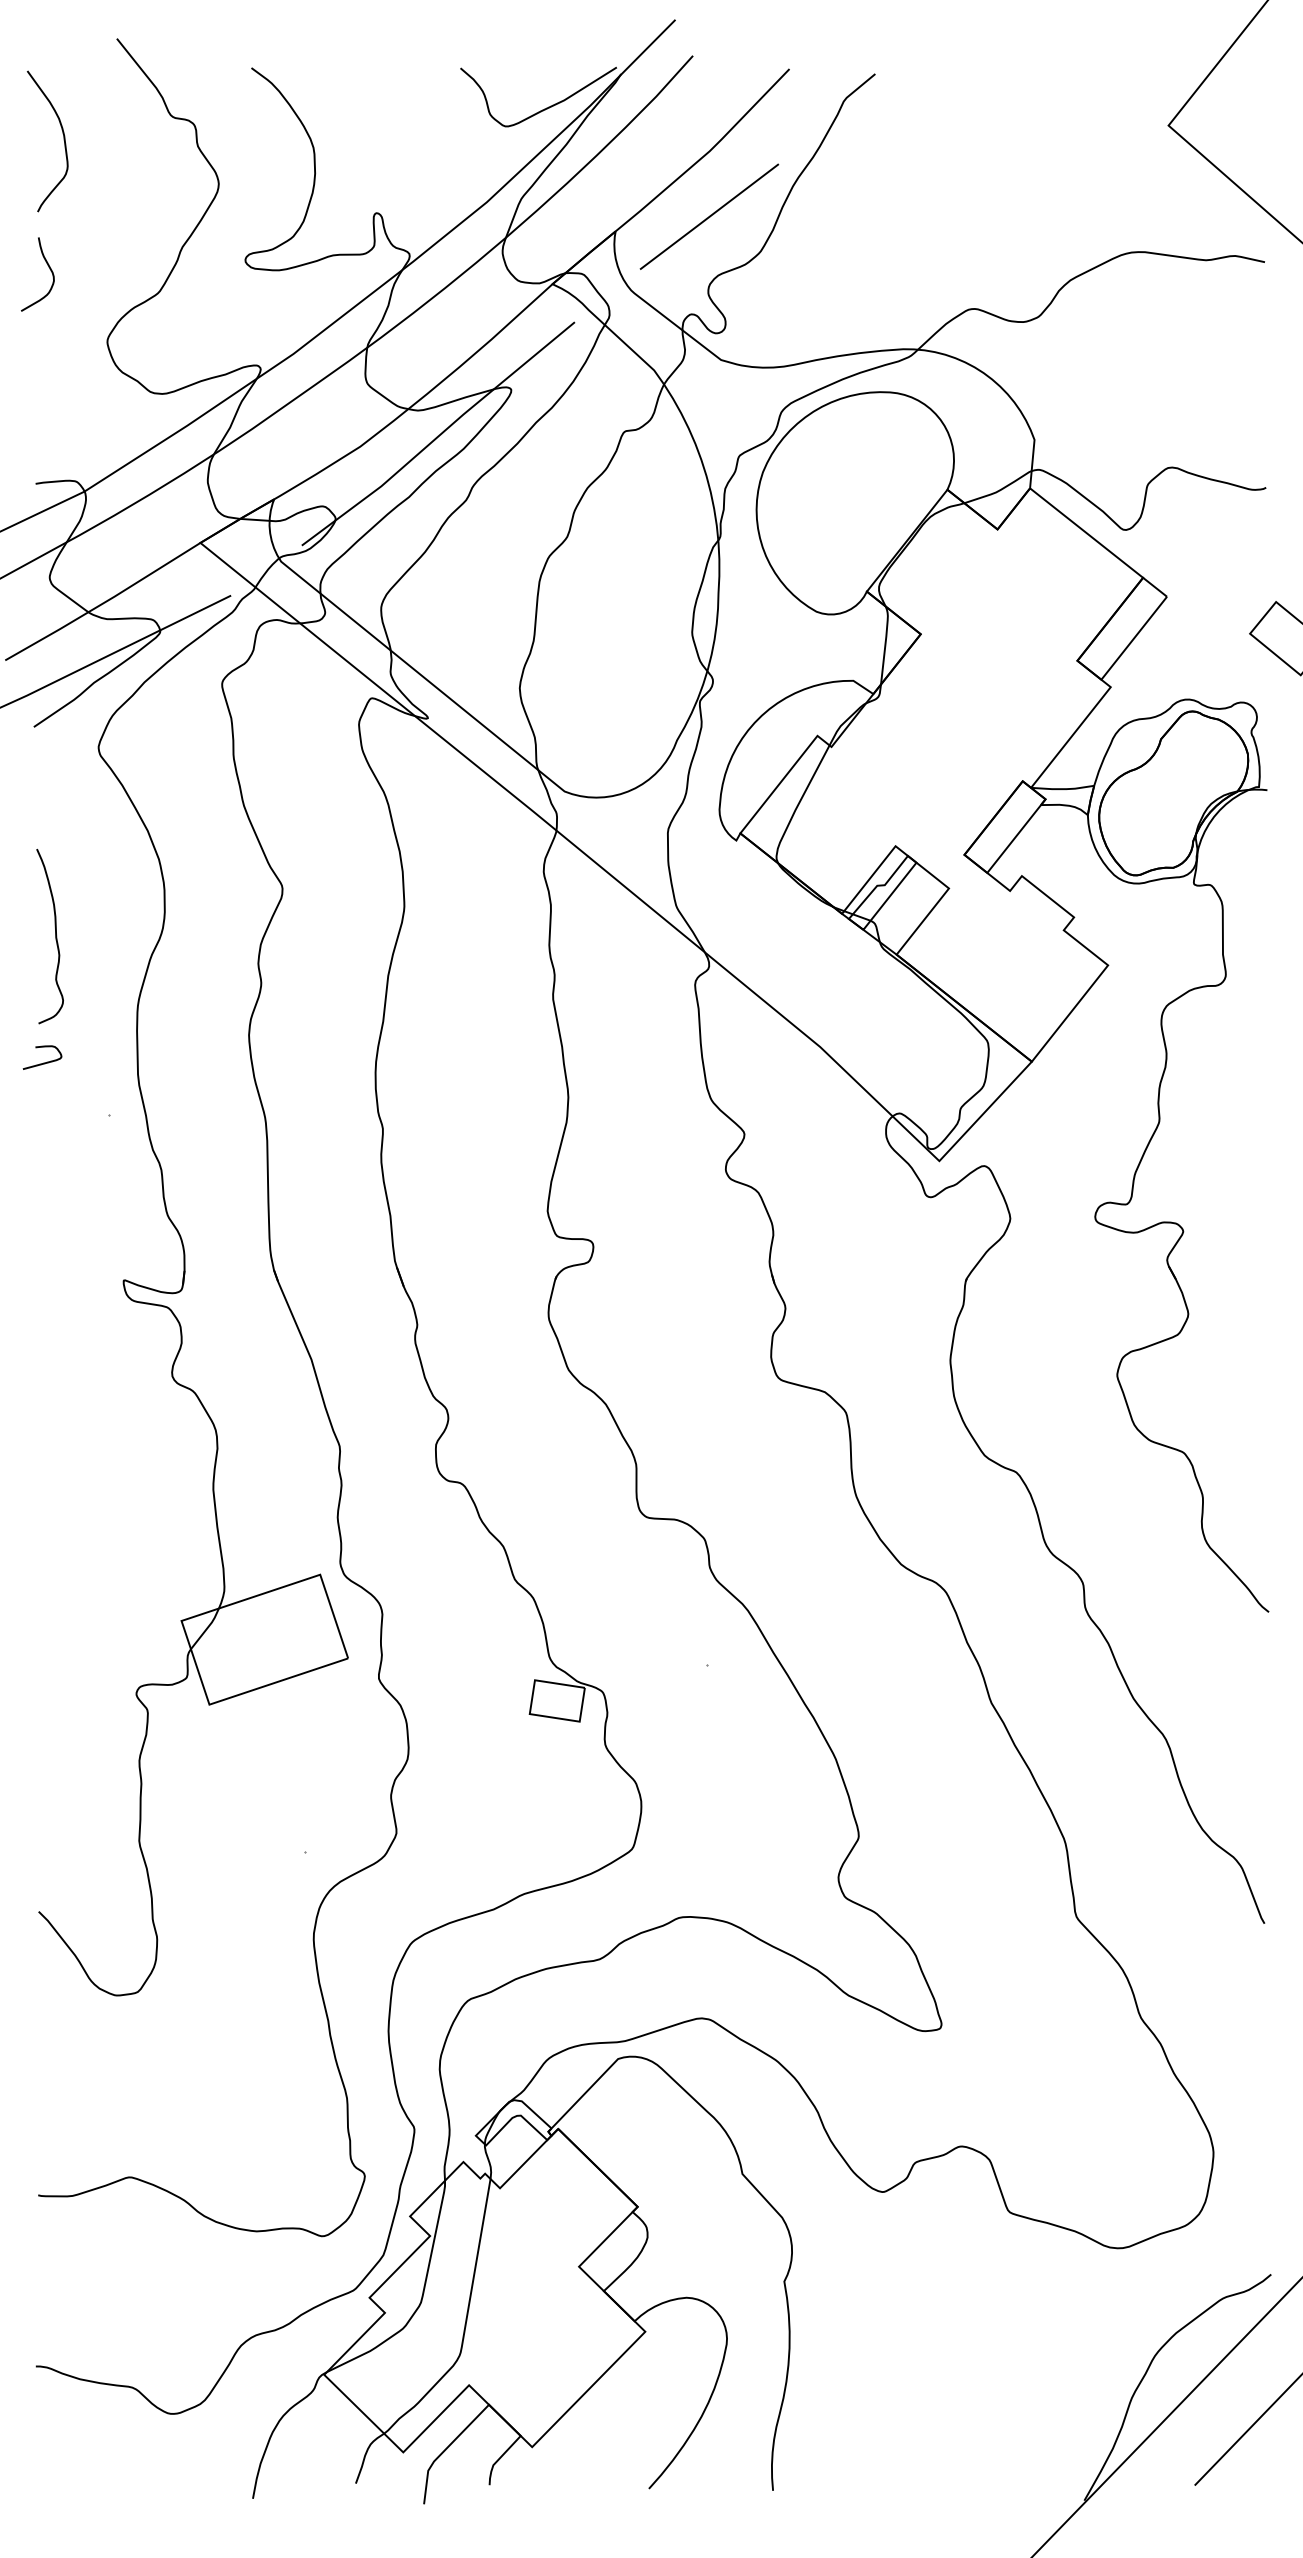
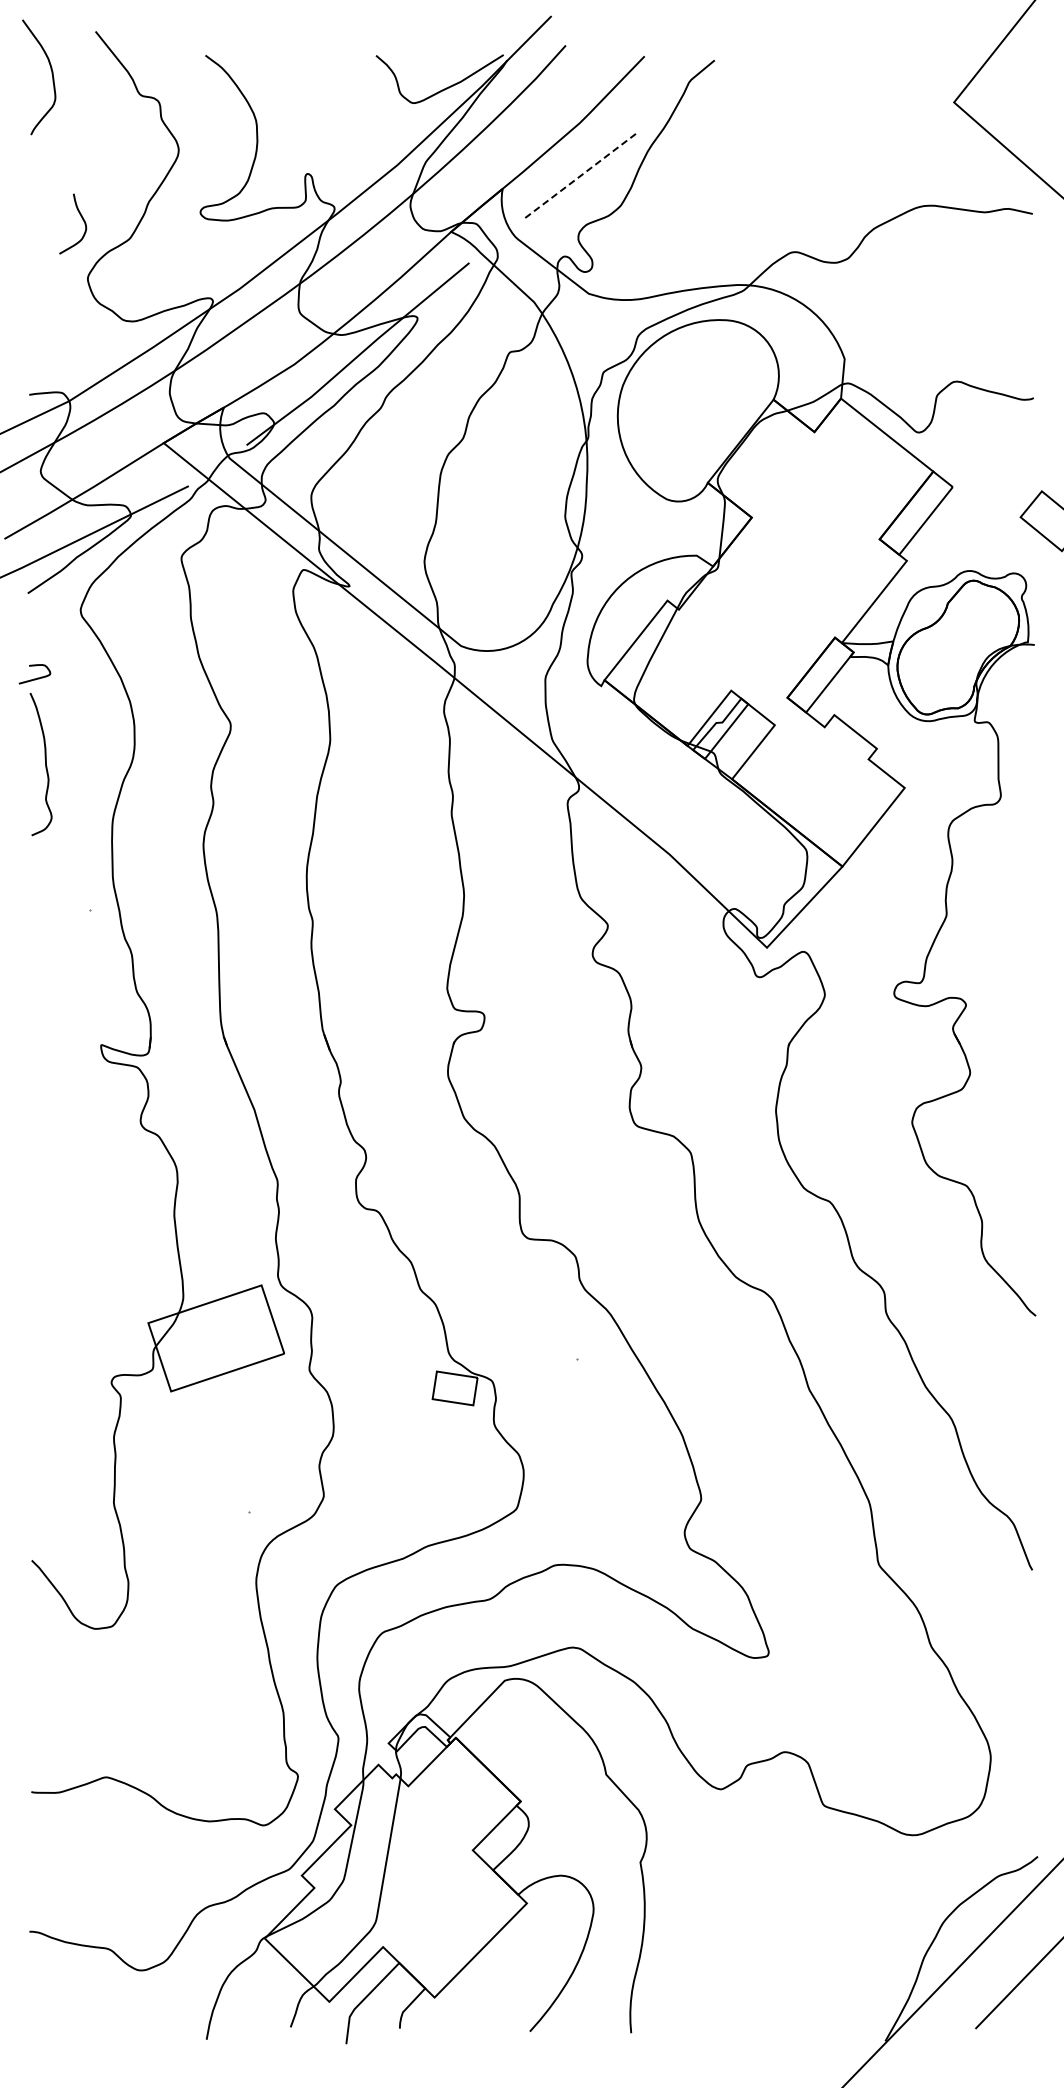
curve: (62, 137) -> (51, 74), moved
line: (709, 217) -> (579, 177), solid -> dashed
curve: (48, 267) -> (81, 218), moved
curve: (42, 1062) -> (34, 678), moved

